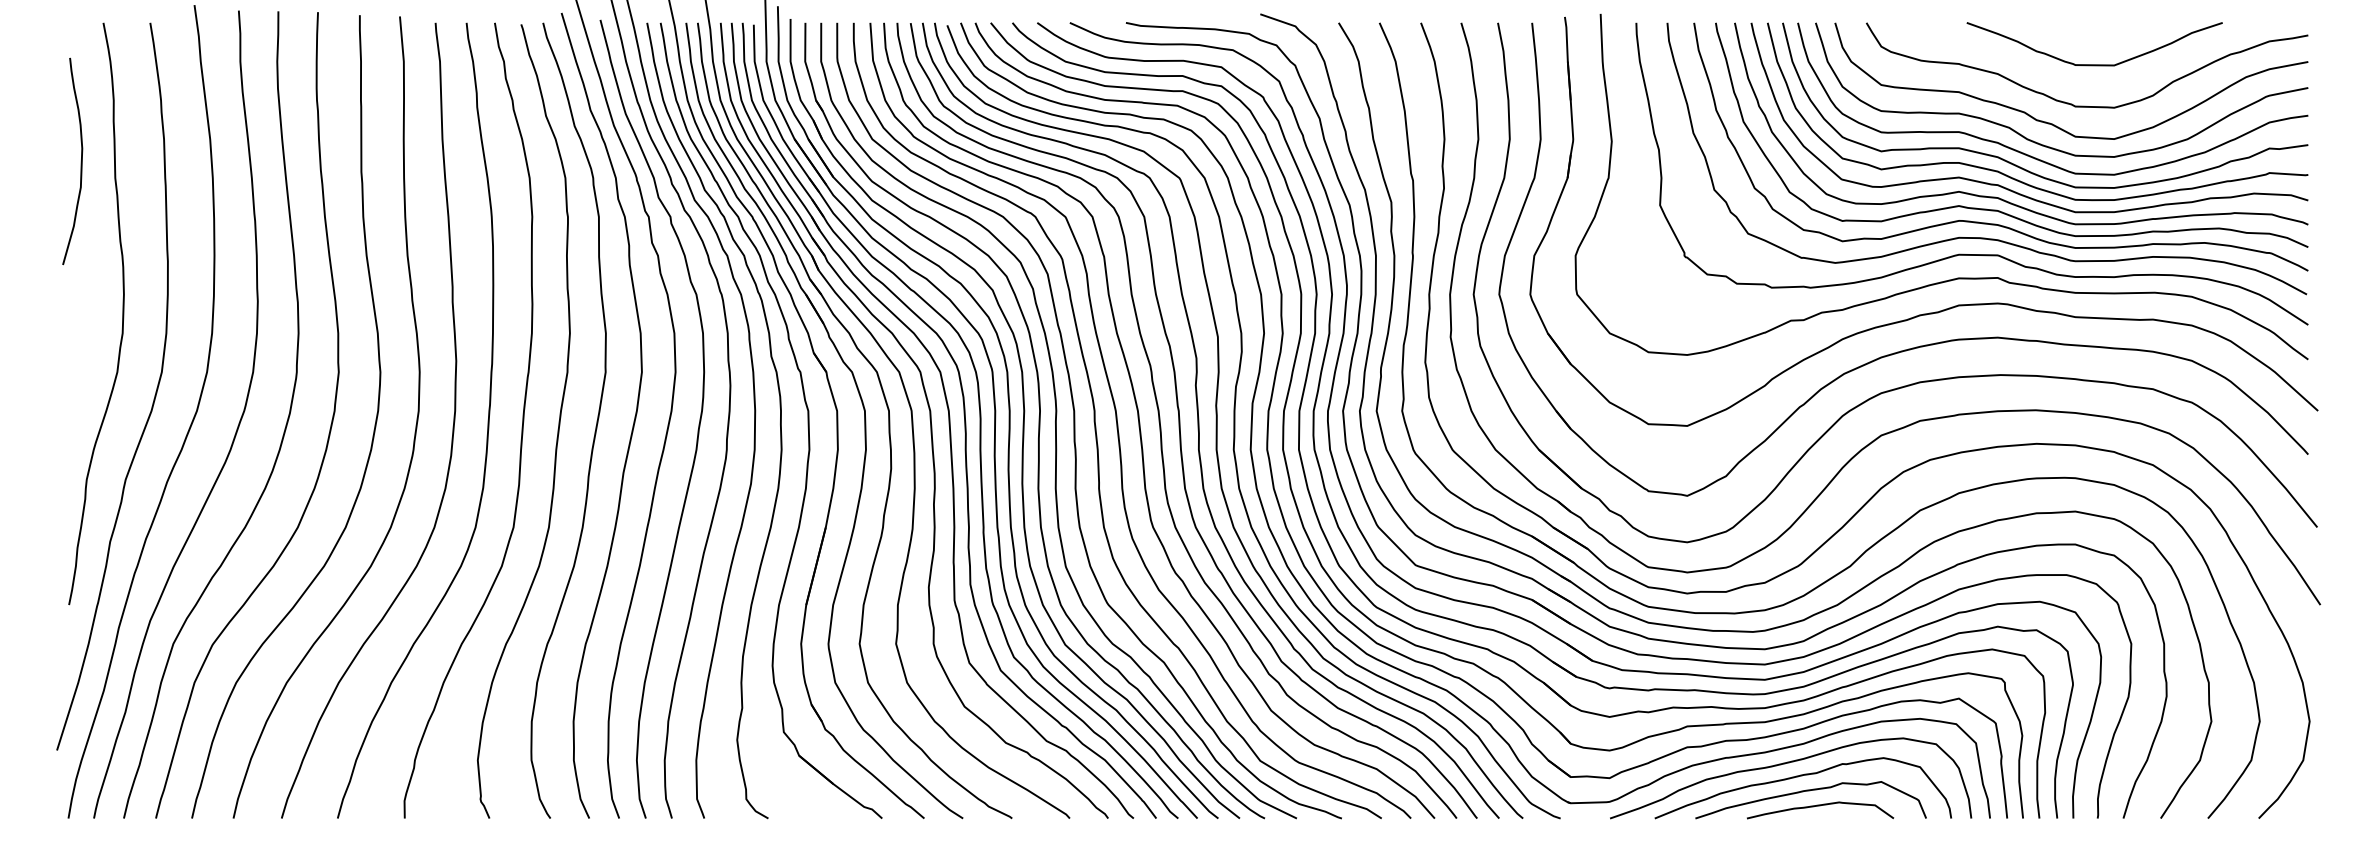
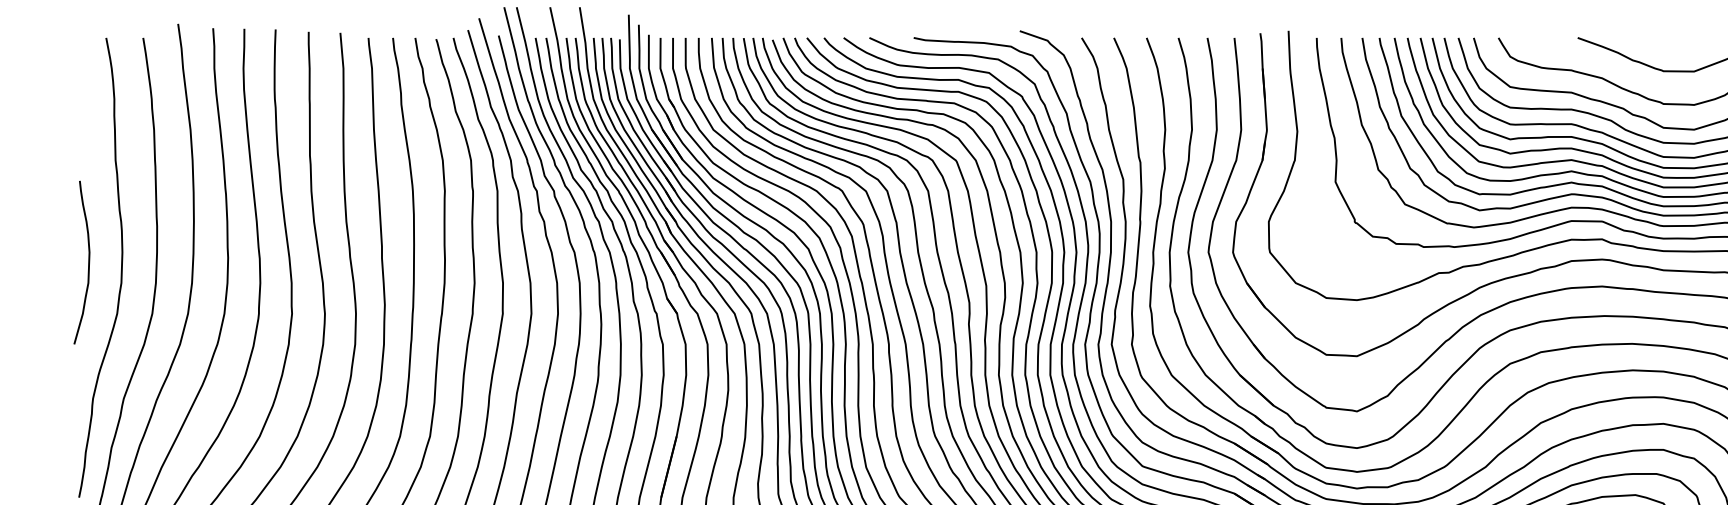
curve: (80, 161) -> (88, 262), moved

